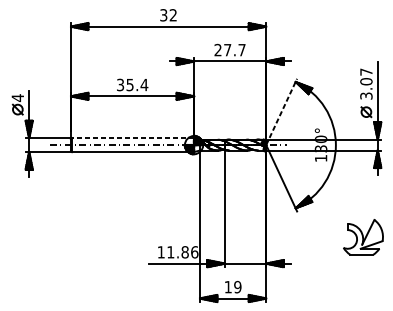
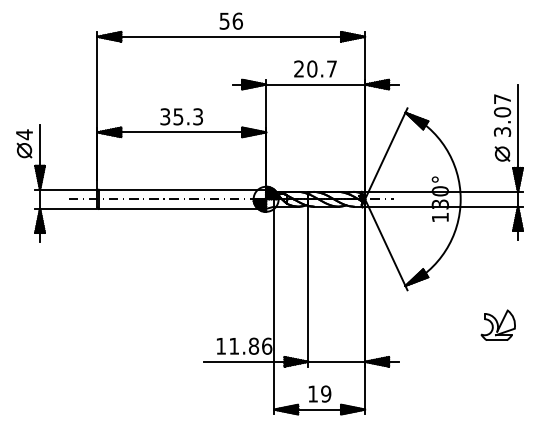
text: (168, 14) -> (231, 20), 32 -> 56
text: (227, 49) -> (312, 68), 27.7 -> 20.7
text: (143, 84) -> (197, 116), 35.4 -> 35.3
line: (281, 111) -> (386, 153), dashed -> solid
line: (133, 137) -> (182, 189), dashed -> solid
part: (362, 236) -> (497, 324), size x0.62

